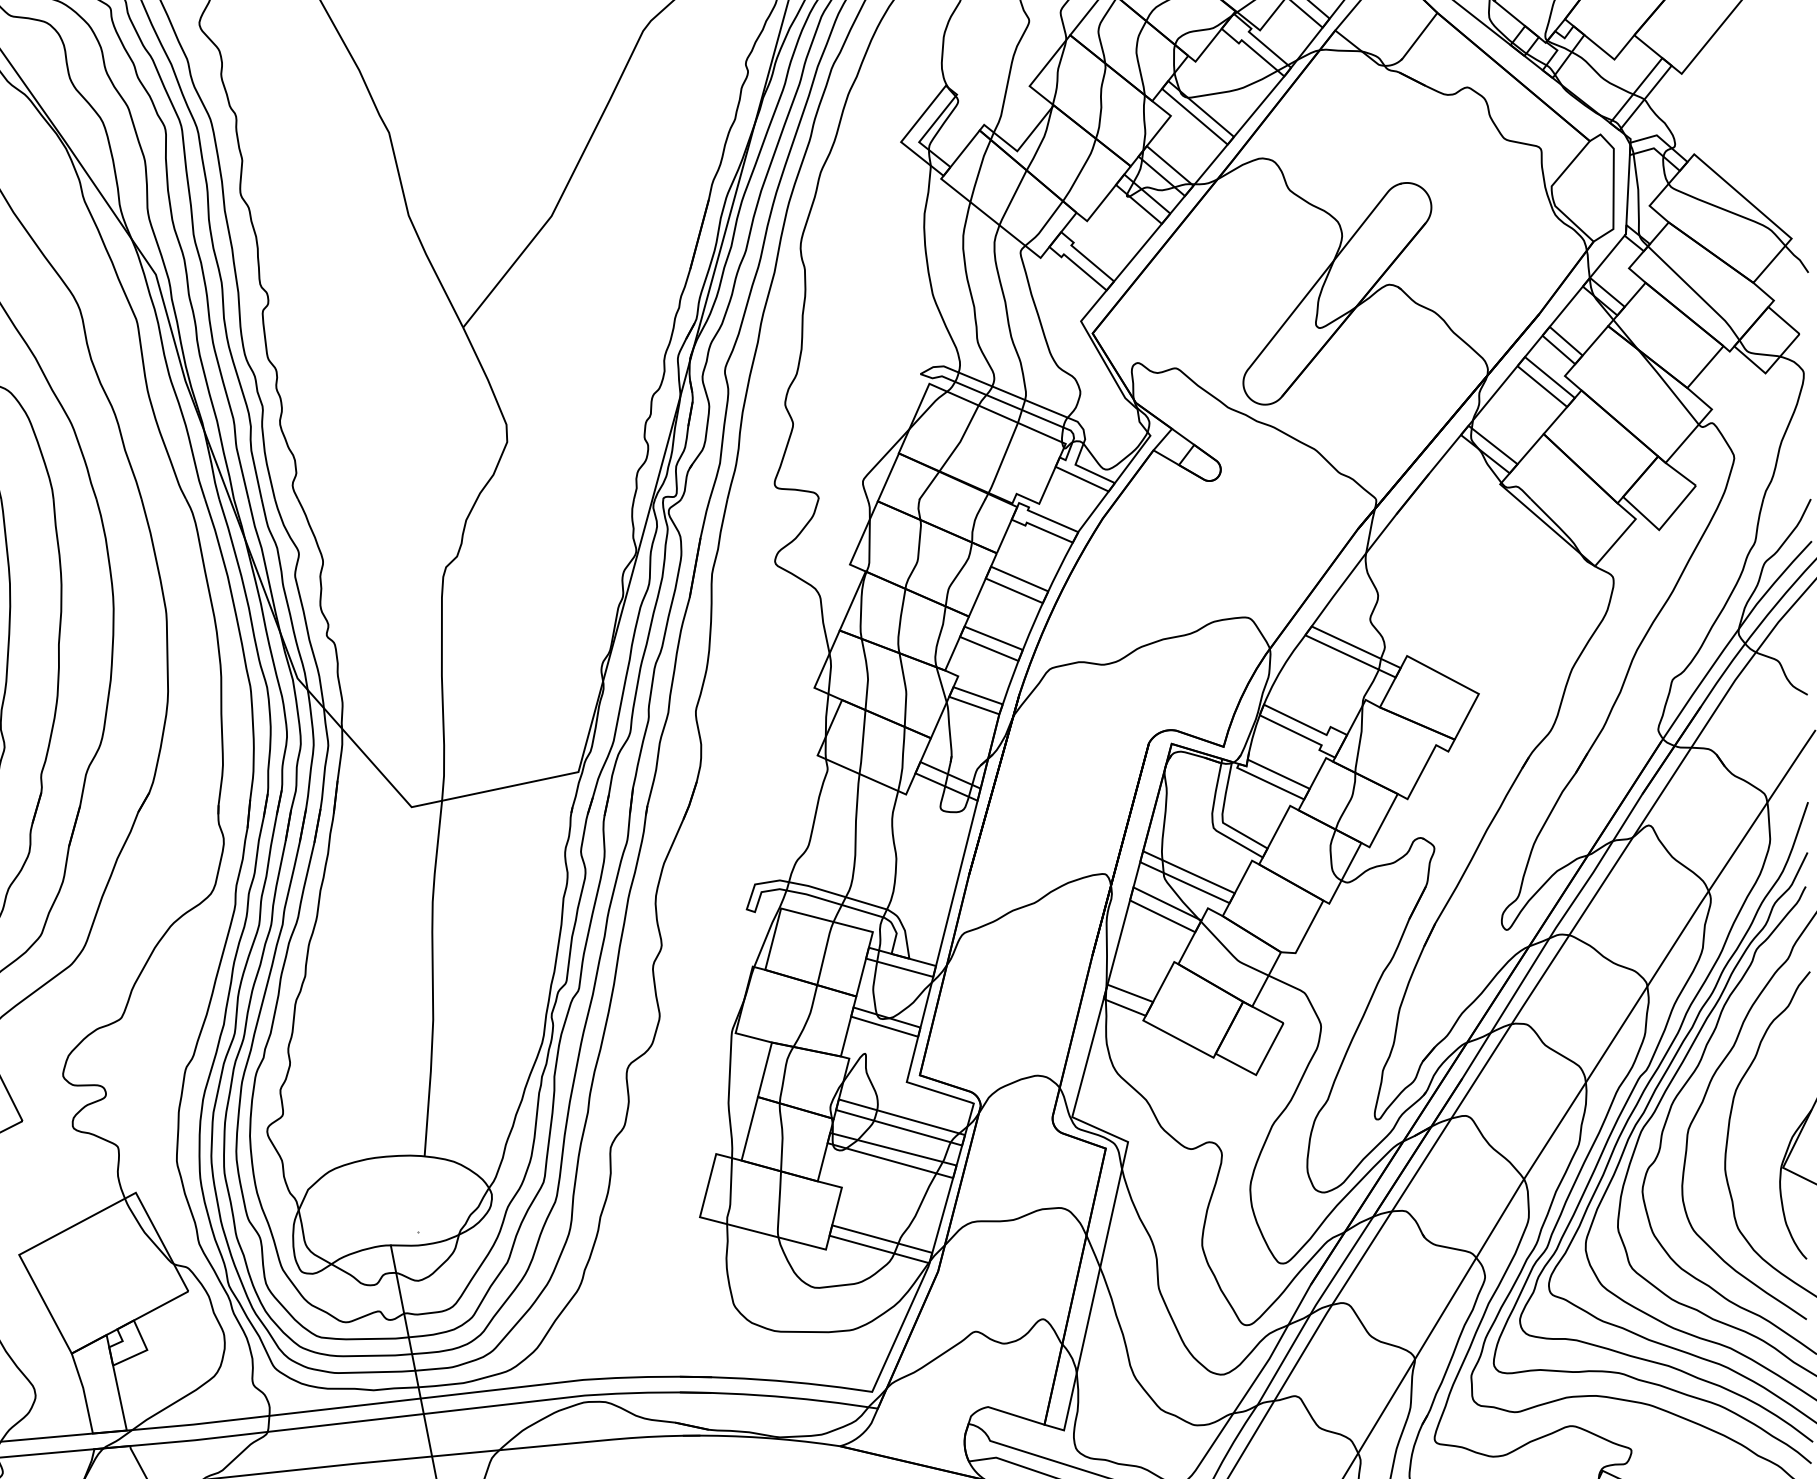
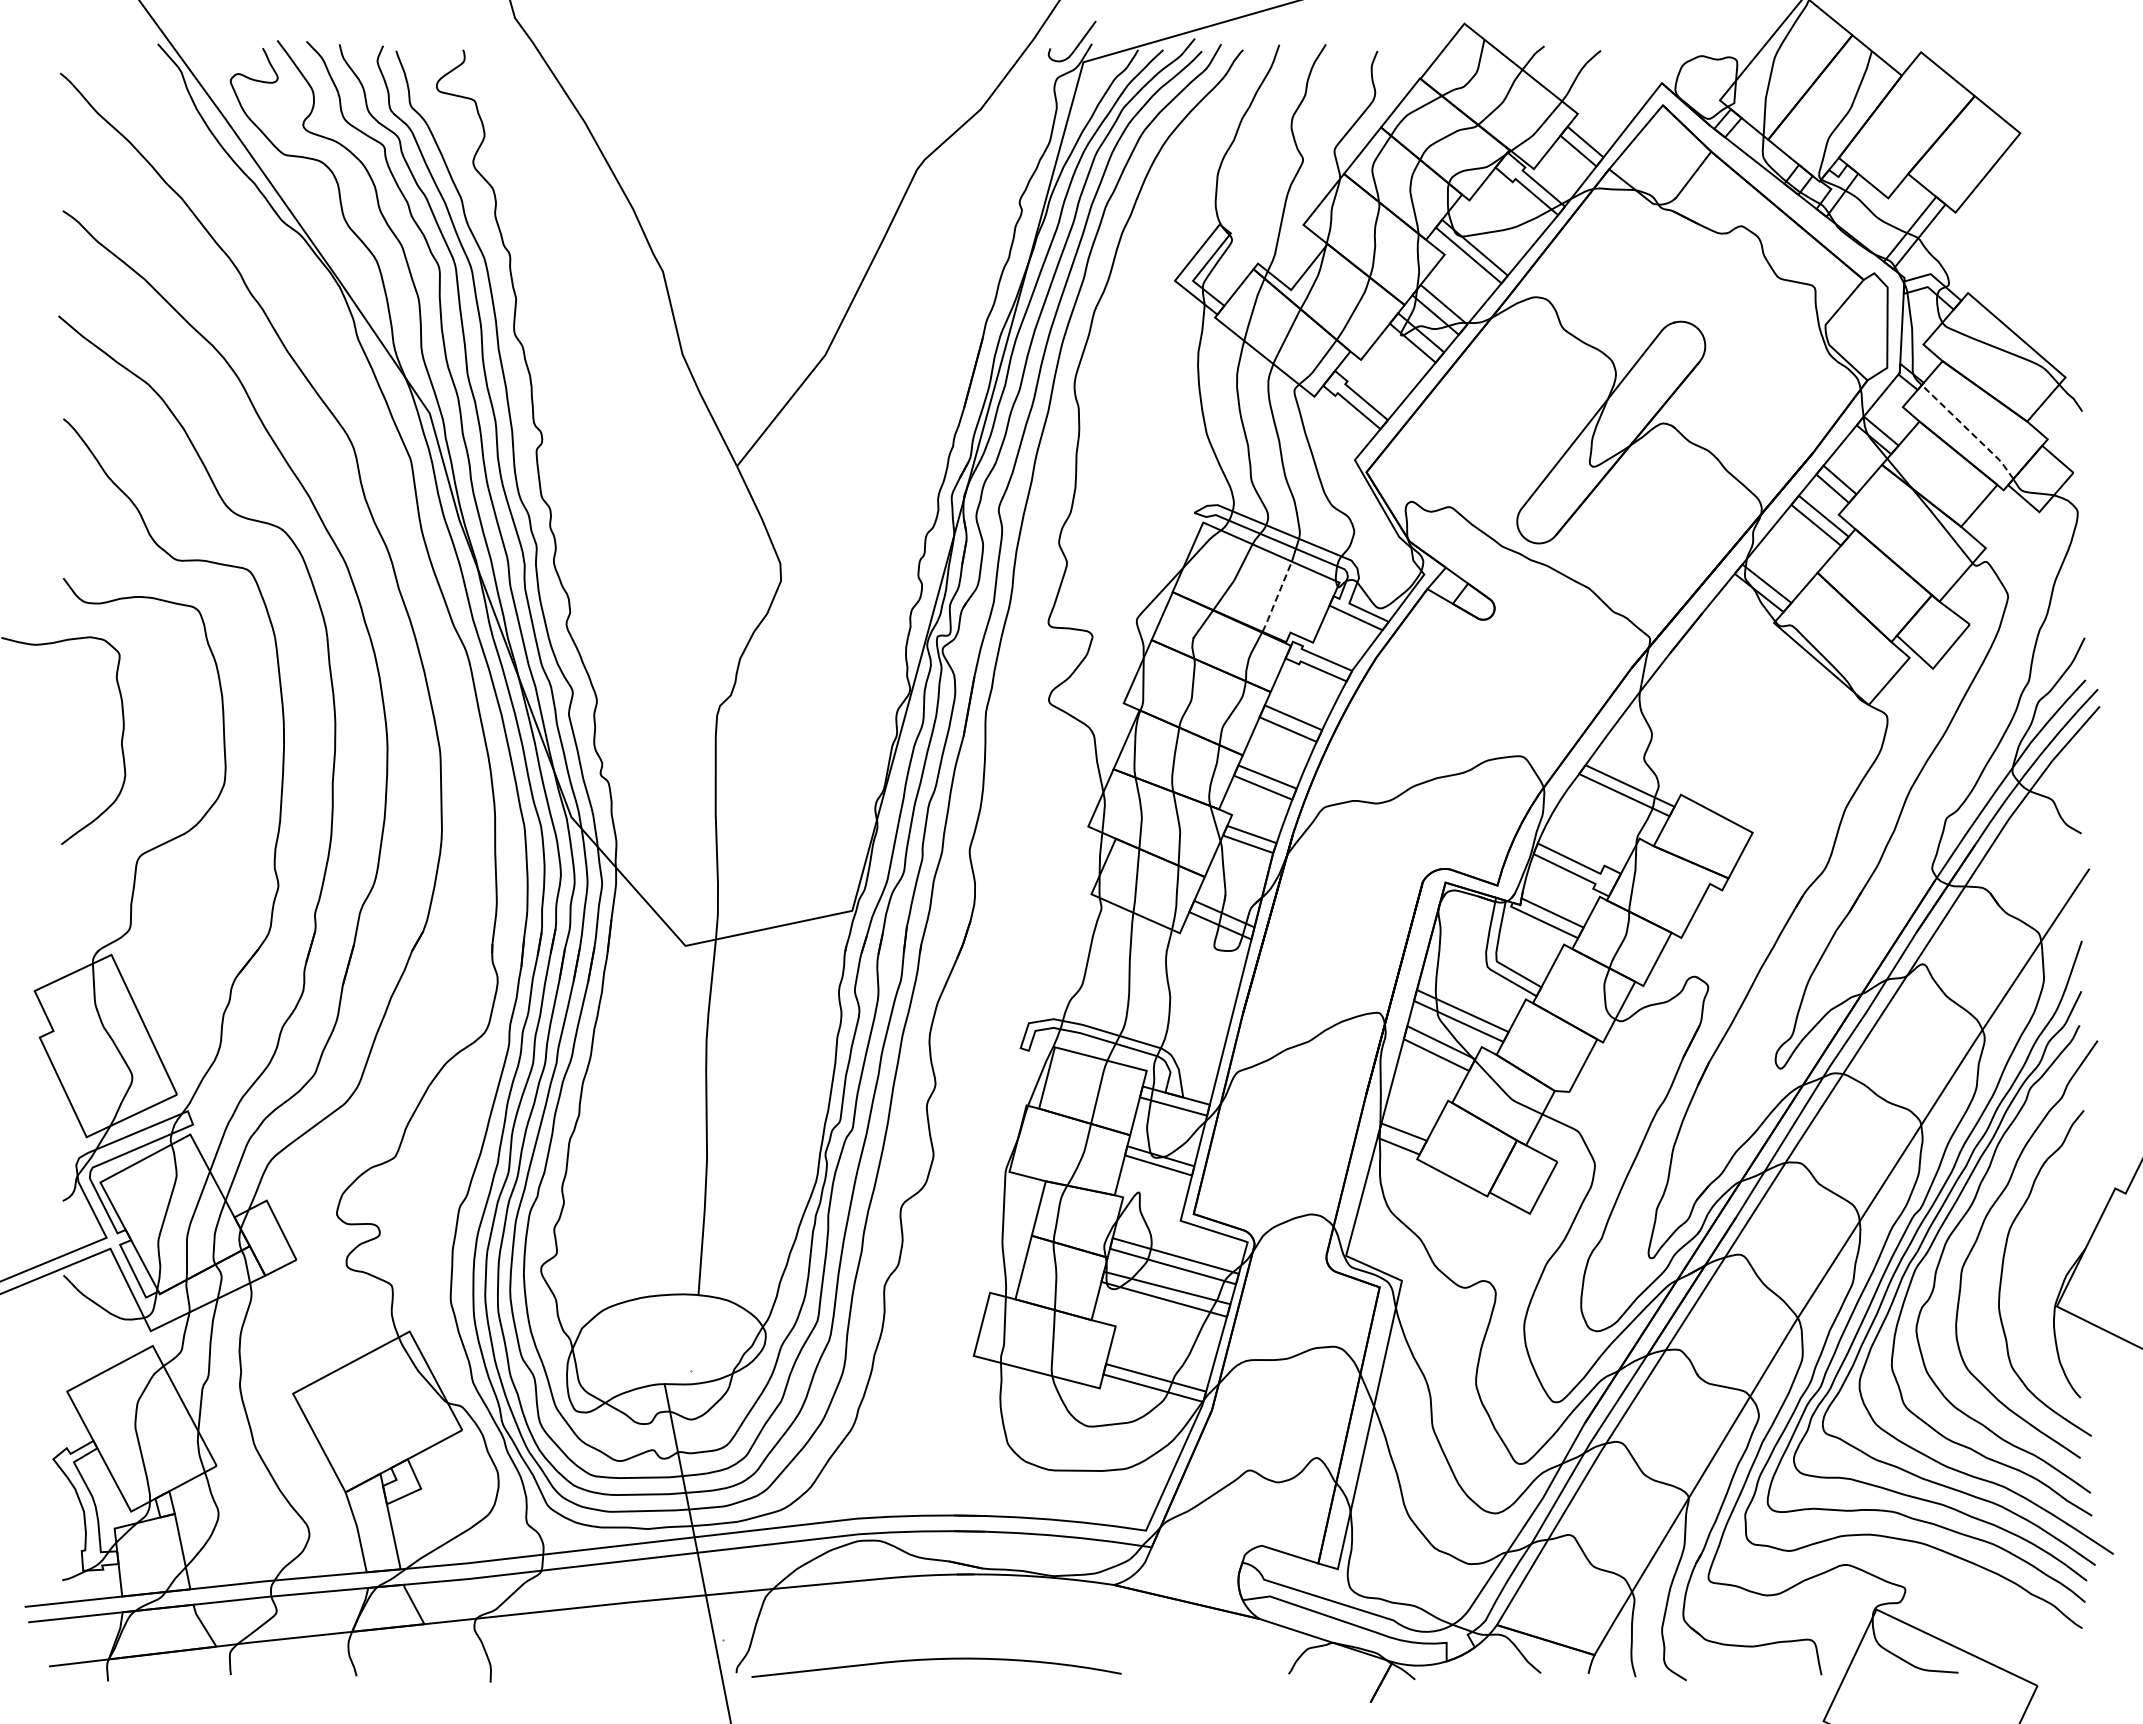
line: (1696, 293) -> (1970, 432), solid -> dashed
line: (1003, 458) -> (1277, 597), solid -> dashed

